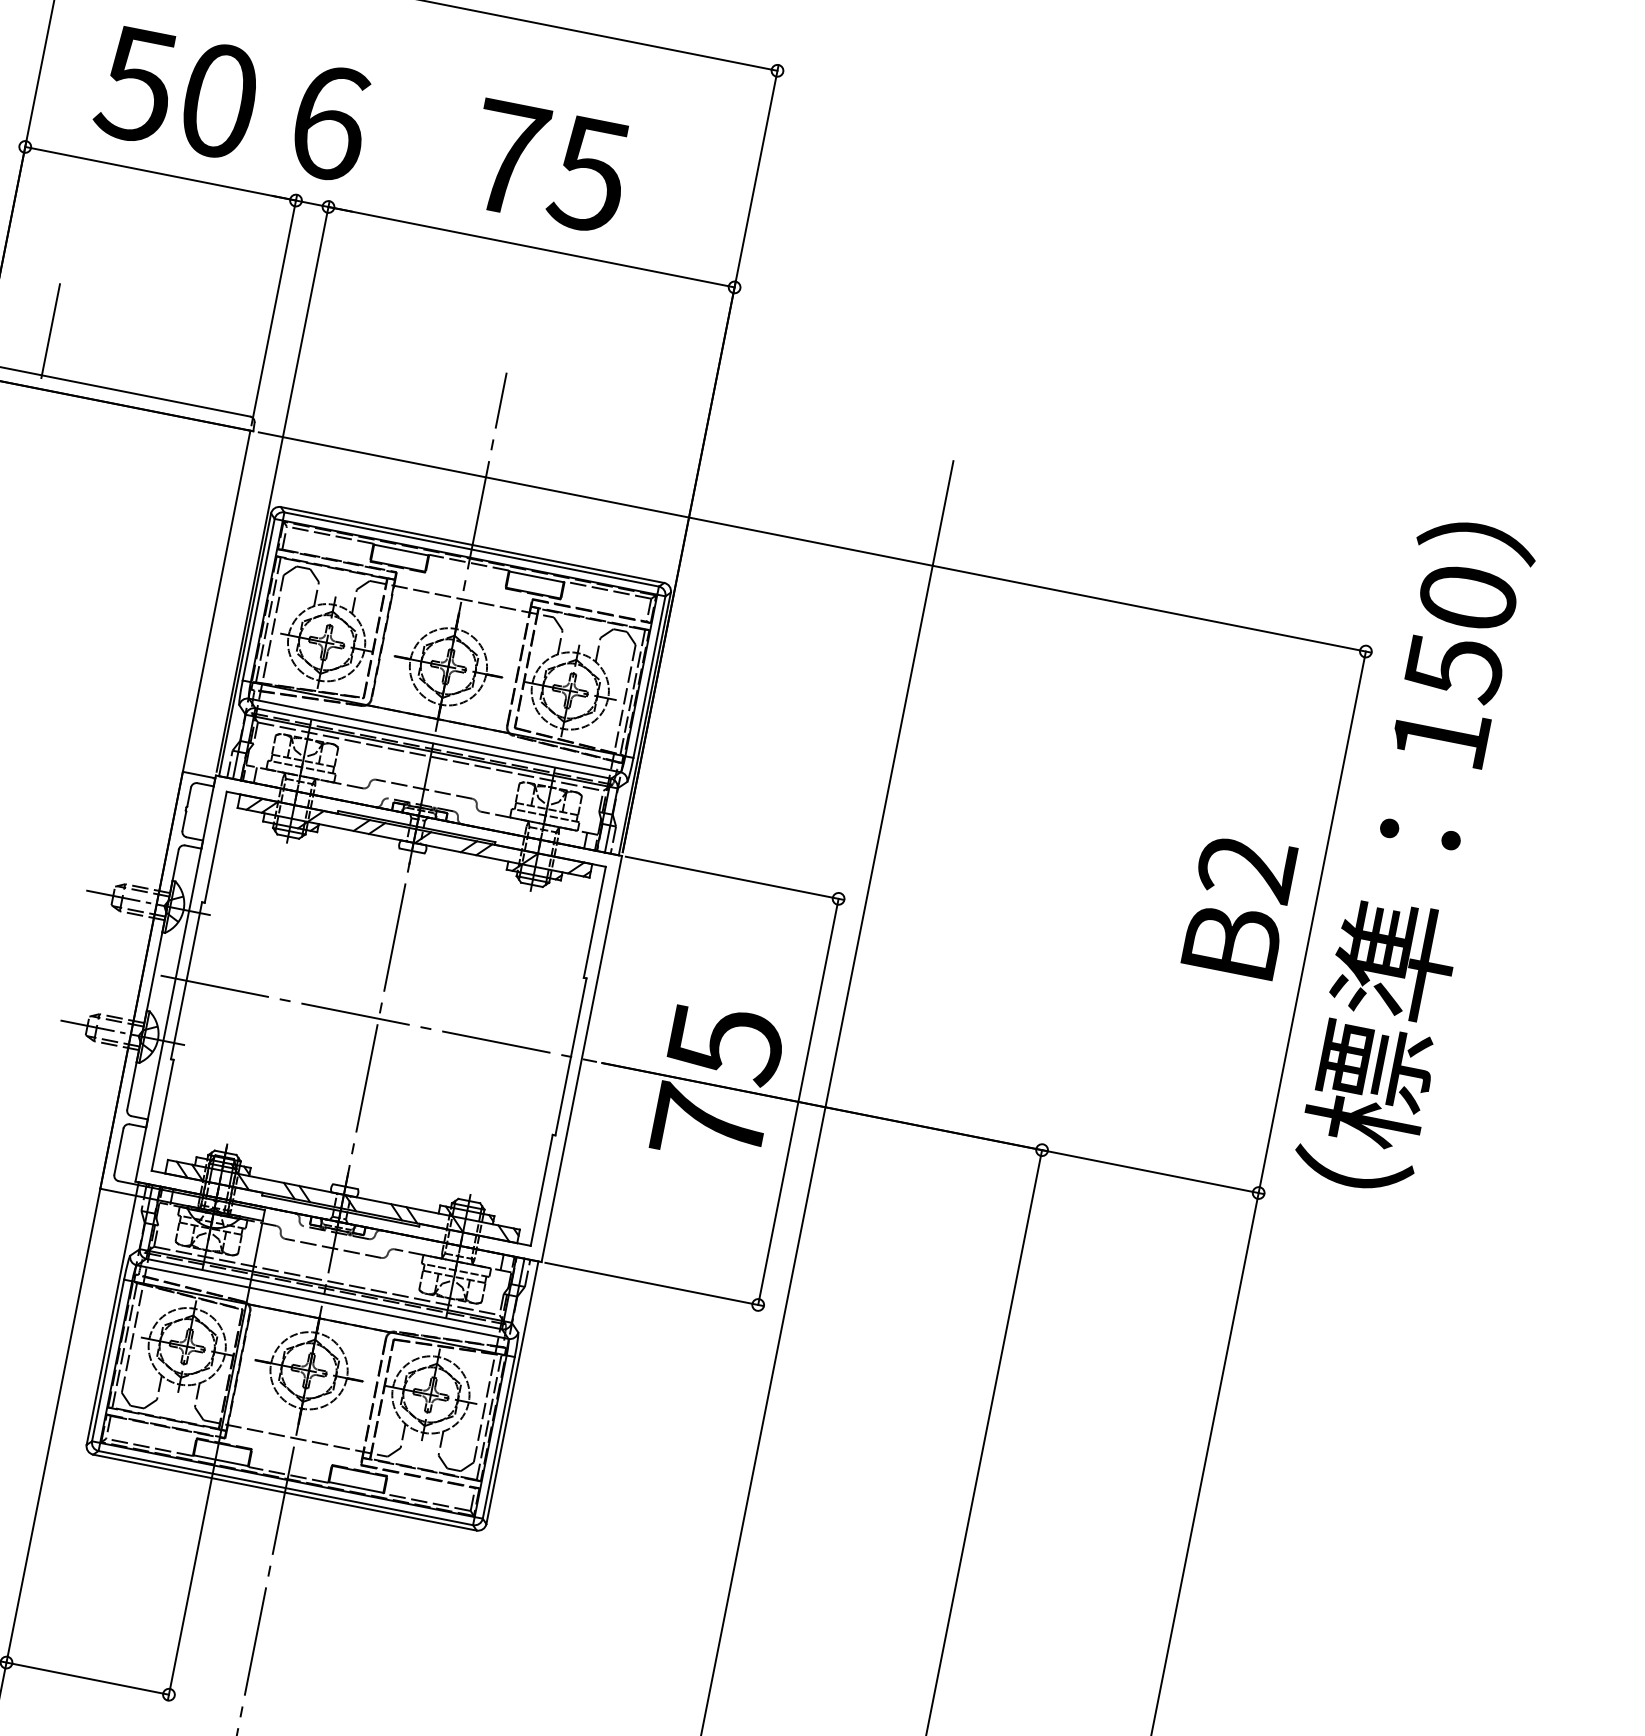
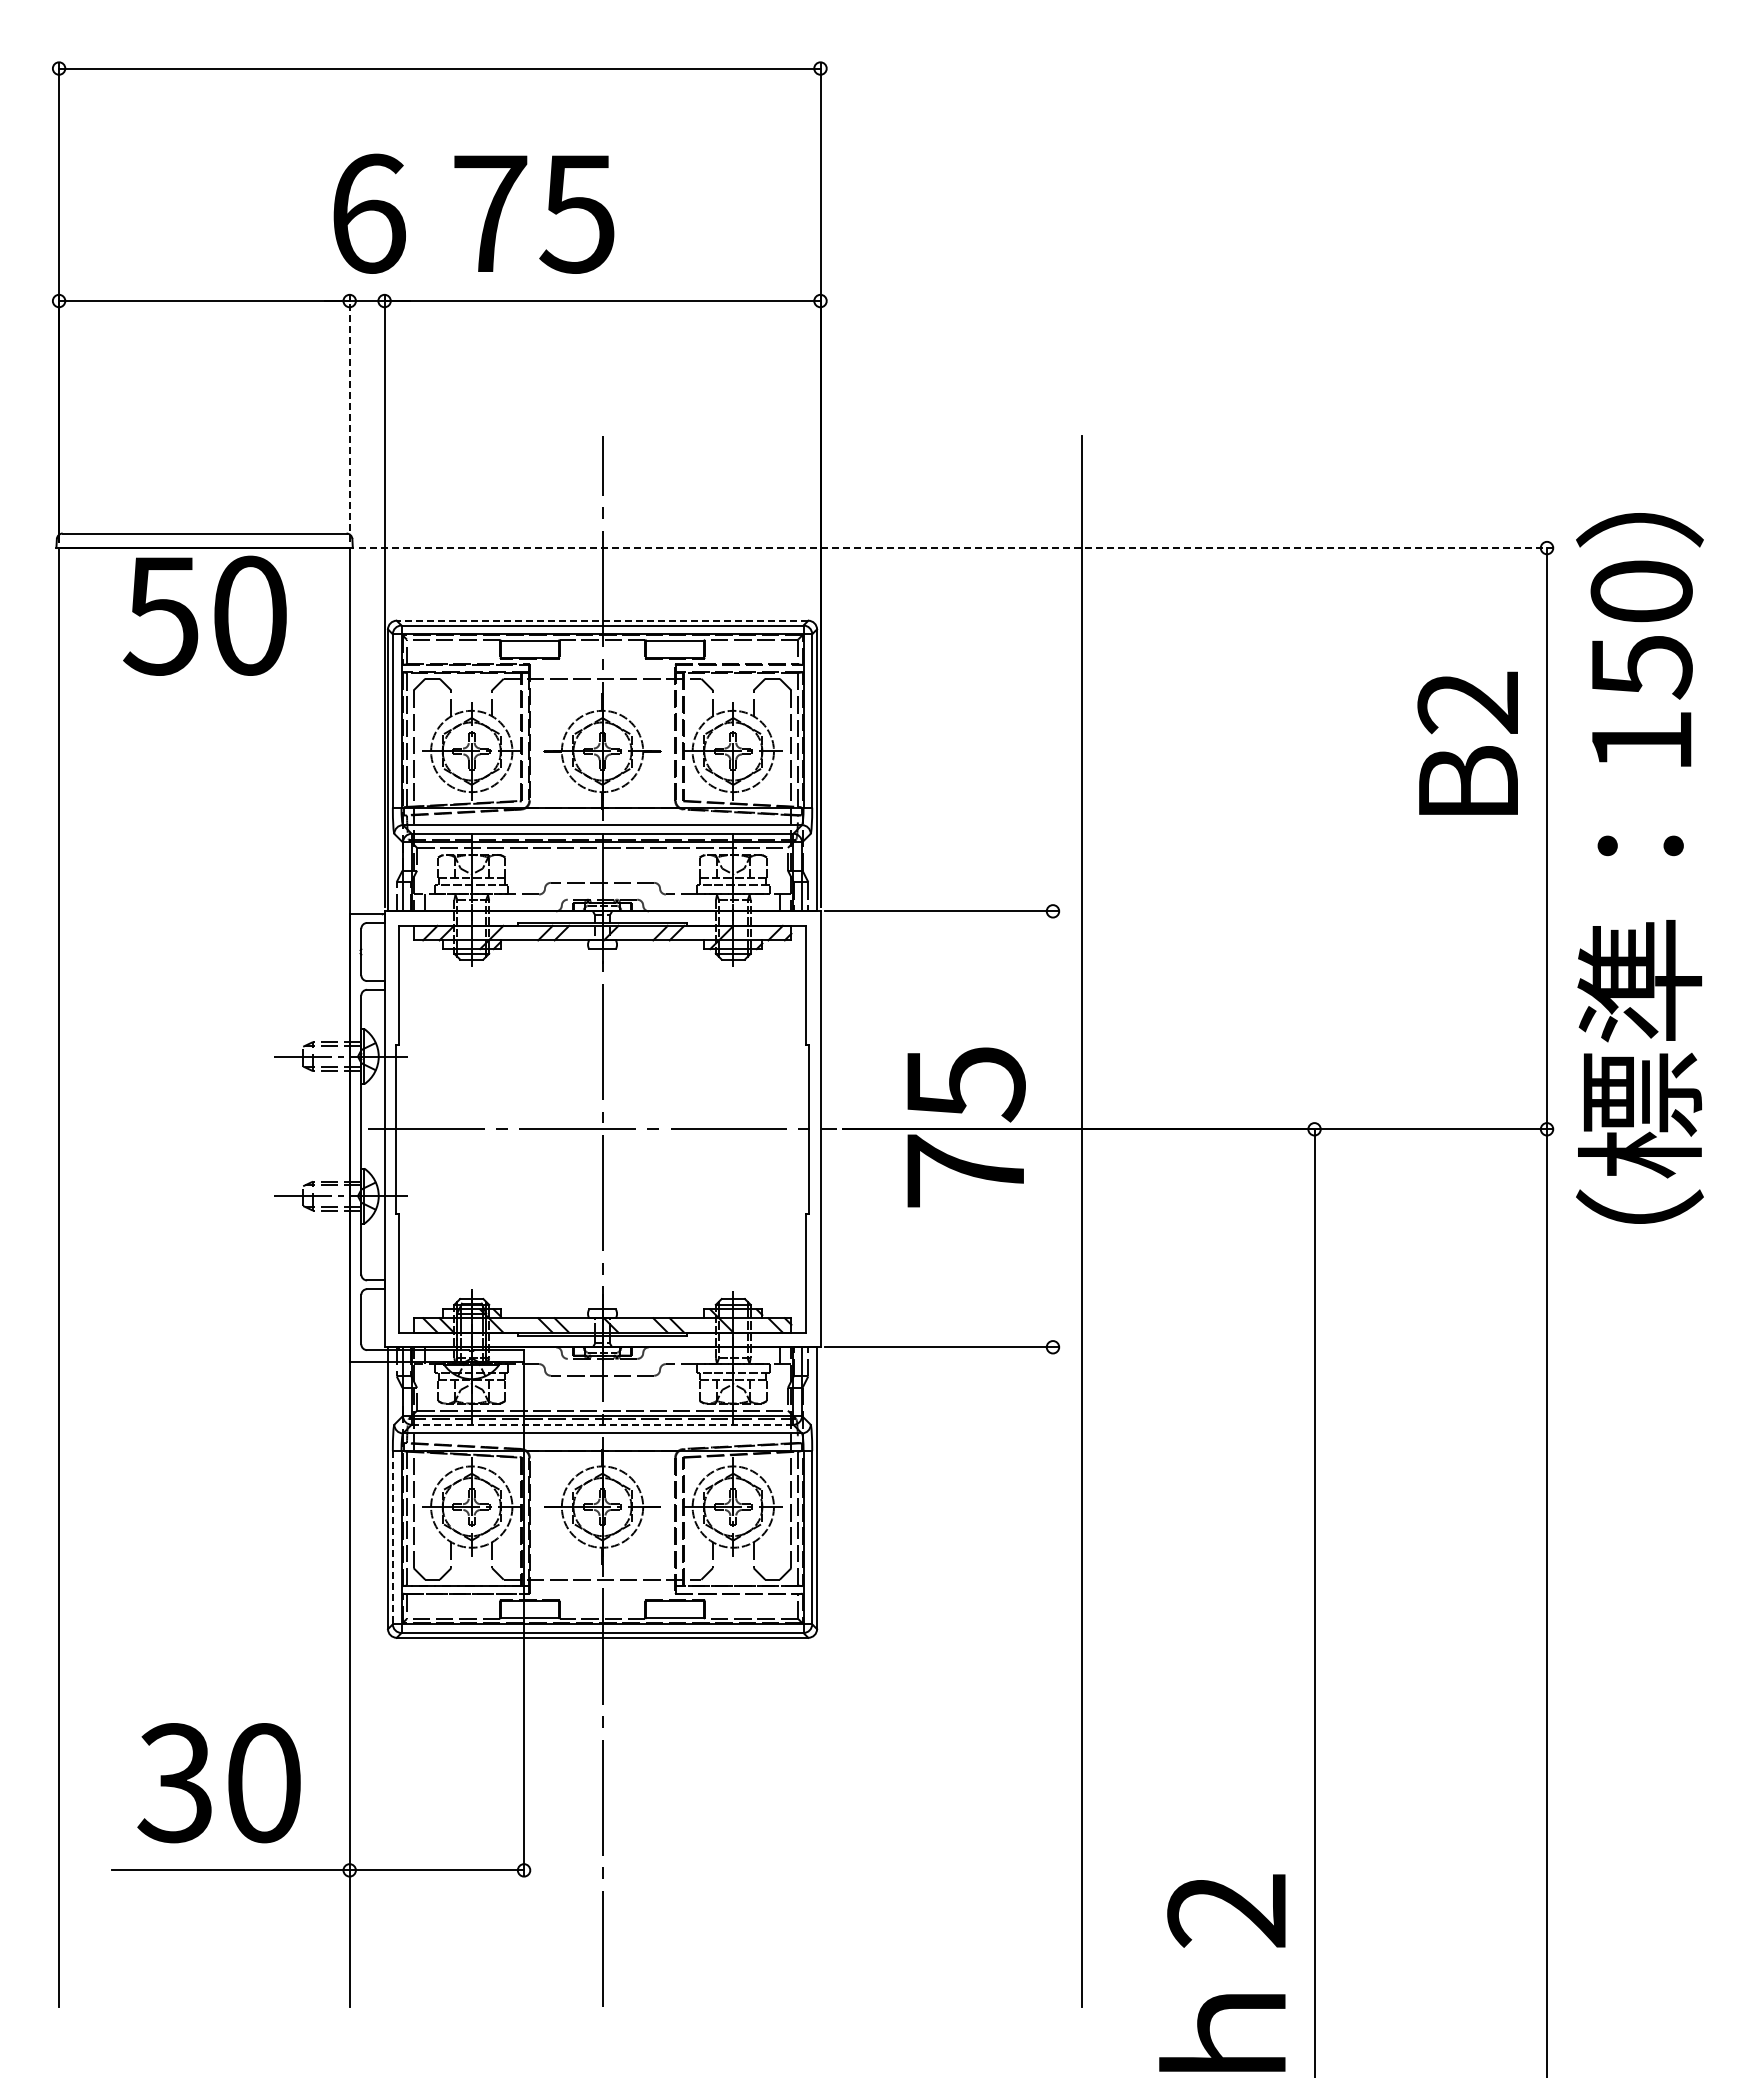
text: (176, 92) -> (204, 615), moved
text: (549, 166) -> (534, 214), moved
line: (274, 309) -> (349, 418), solid -> dashed
line: (51, 330) -> (123, 485), removed
line: (815, 543) -> (956, 548), solid -> dashed
line: (472, 544) -> (602, 620), solid -> dashed
text: (1415, 855) -> (1639, 868), moved
text: (1238, 904) -> (1467, 742), moved
line: (797, 1102) -> (1052, 1129), removed
line: (324, 1293) -> (602, 1424), solid -> dashed
line: (107, 1360) -> (392, 1537), solid -> dashed

